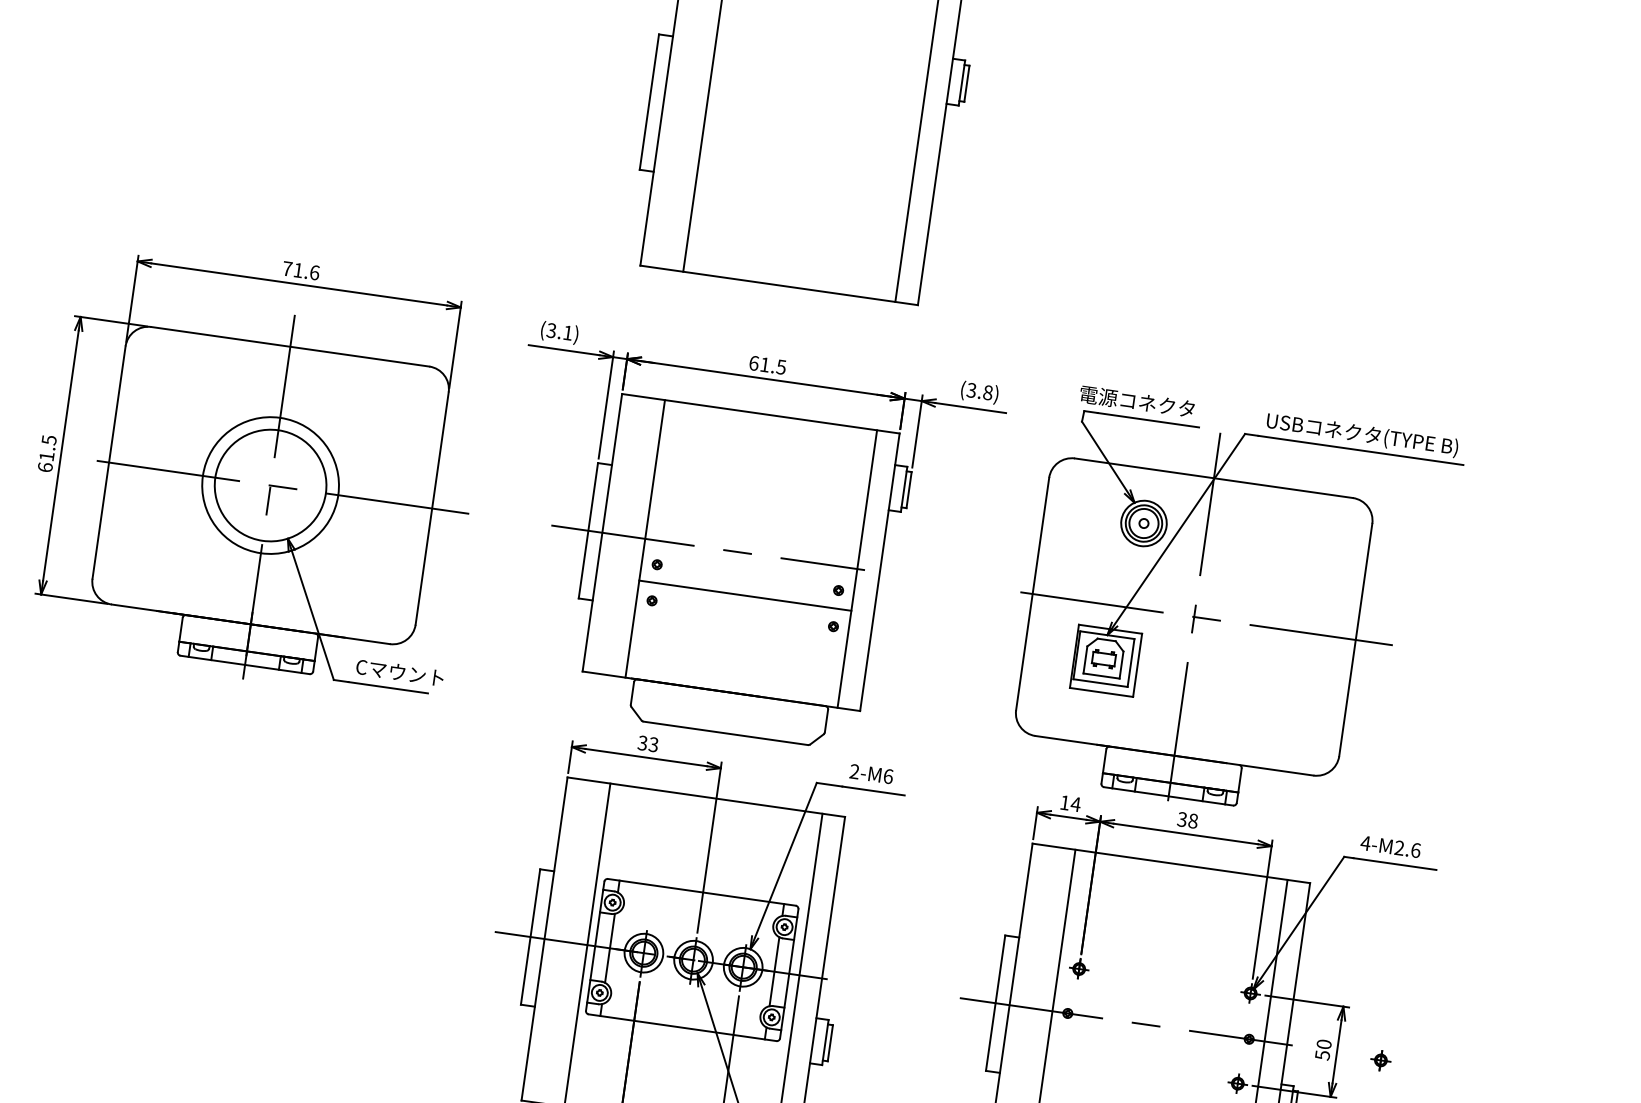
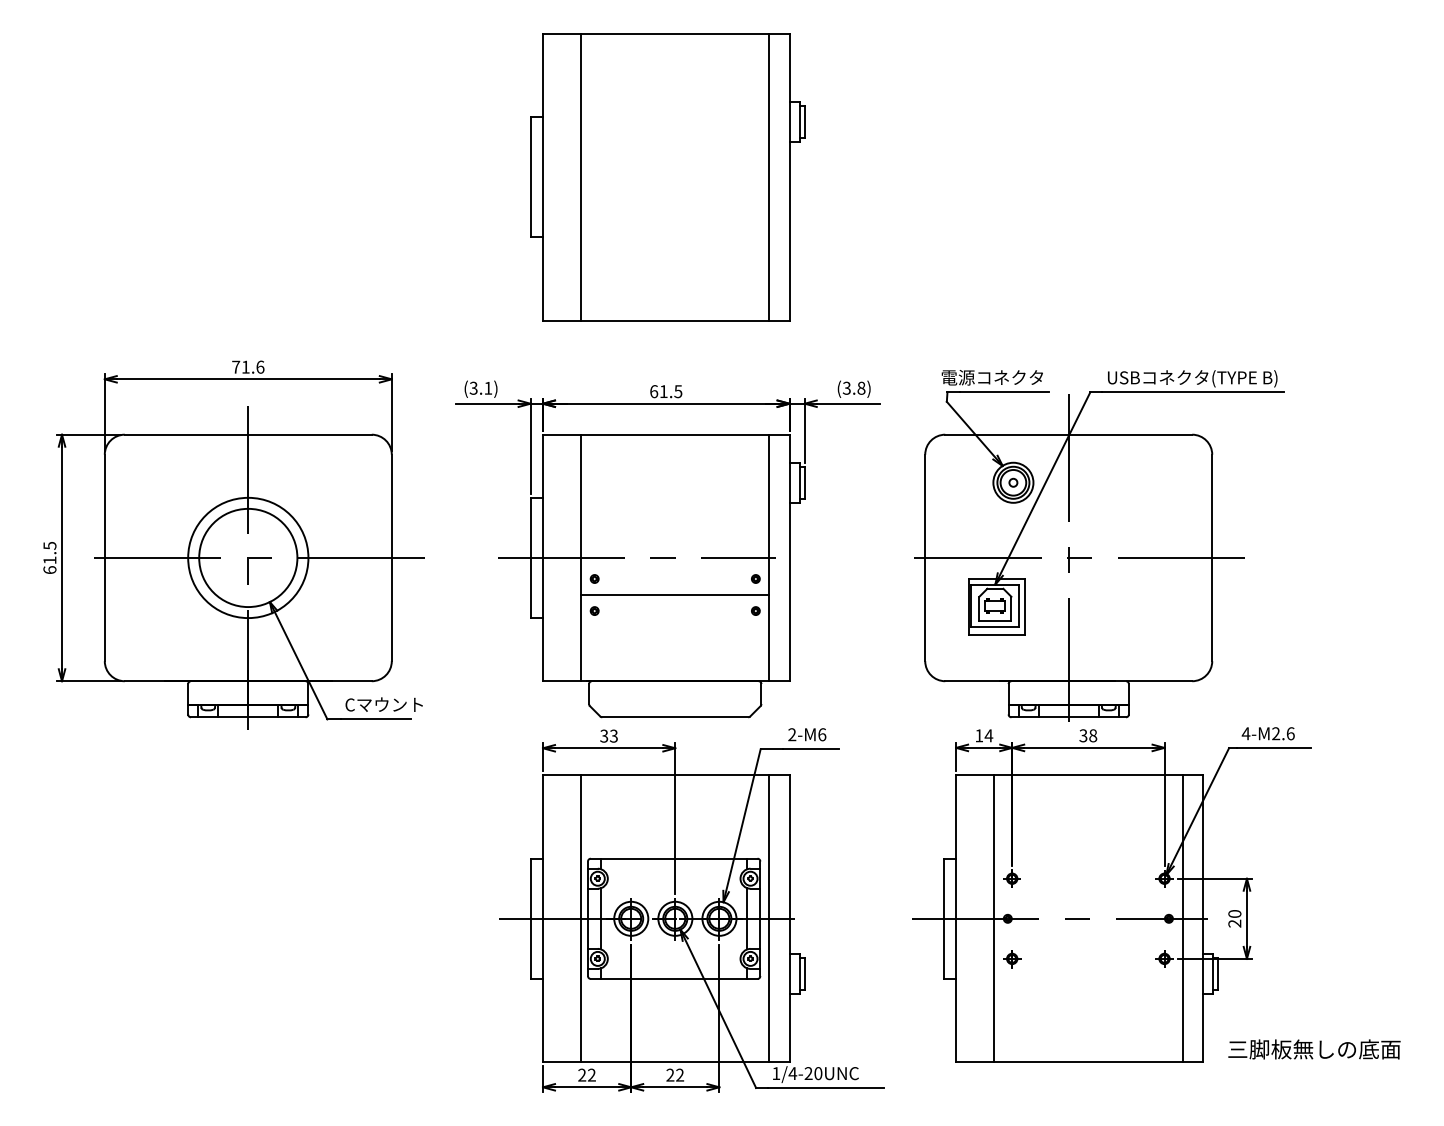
text: (1322, 1055) -> (1234, 923), 50 -> 20
part: (1381, 1061) -> (1012, 959), moved

